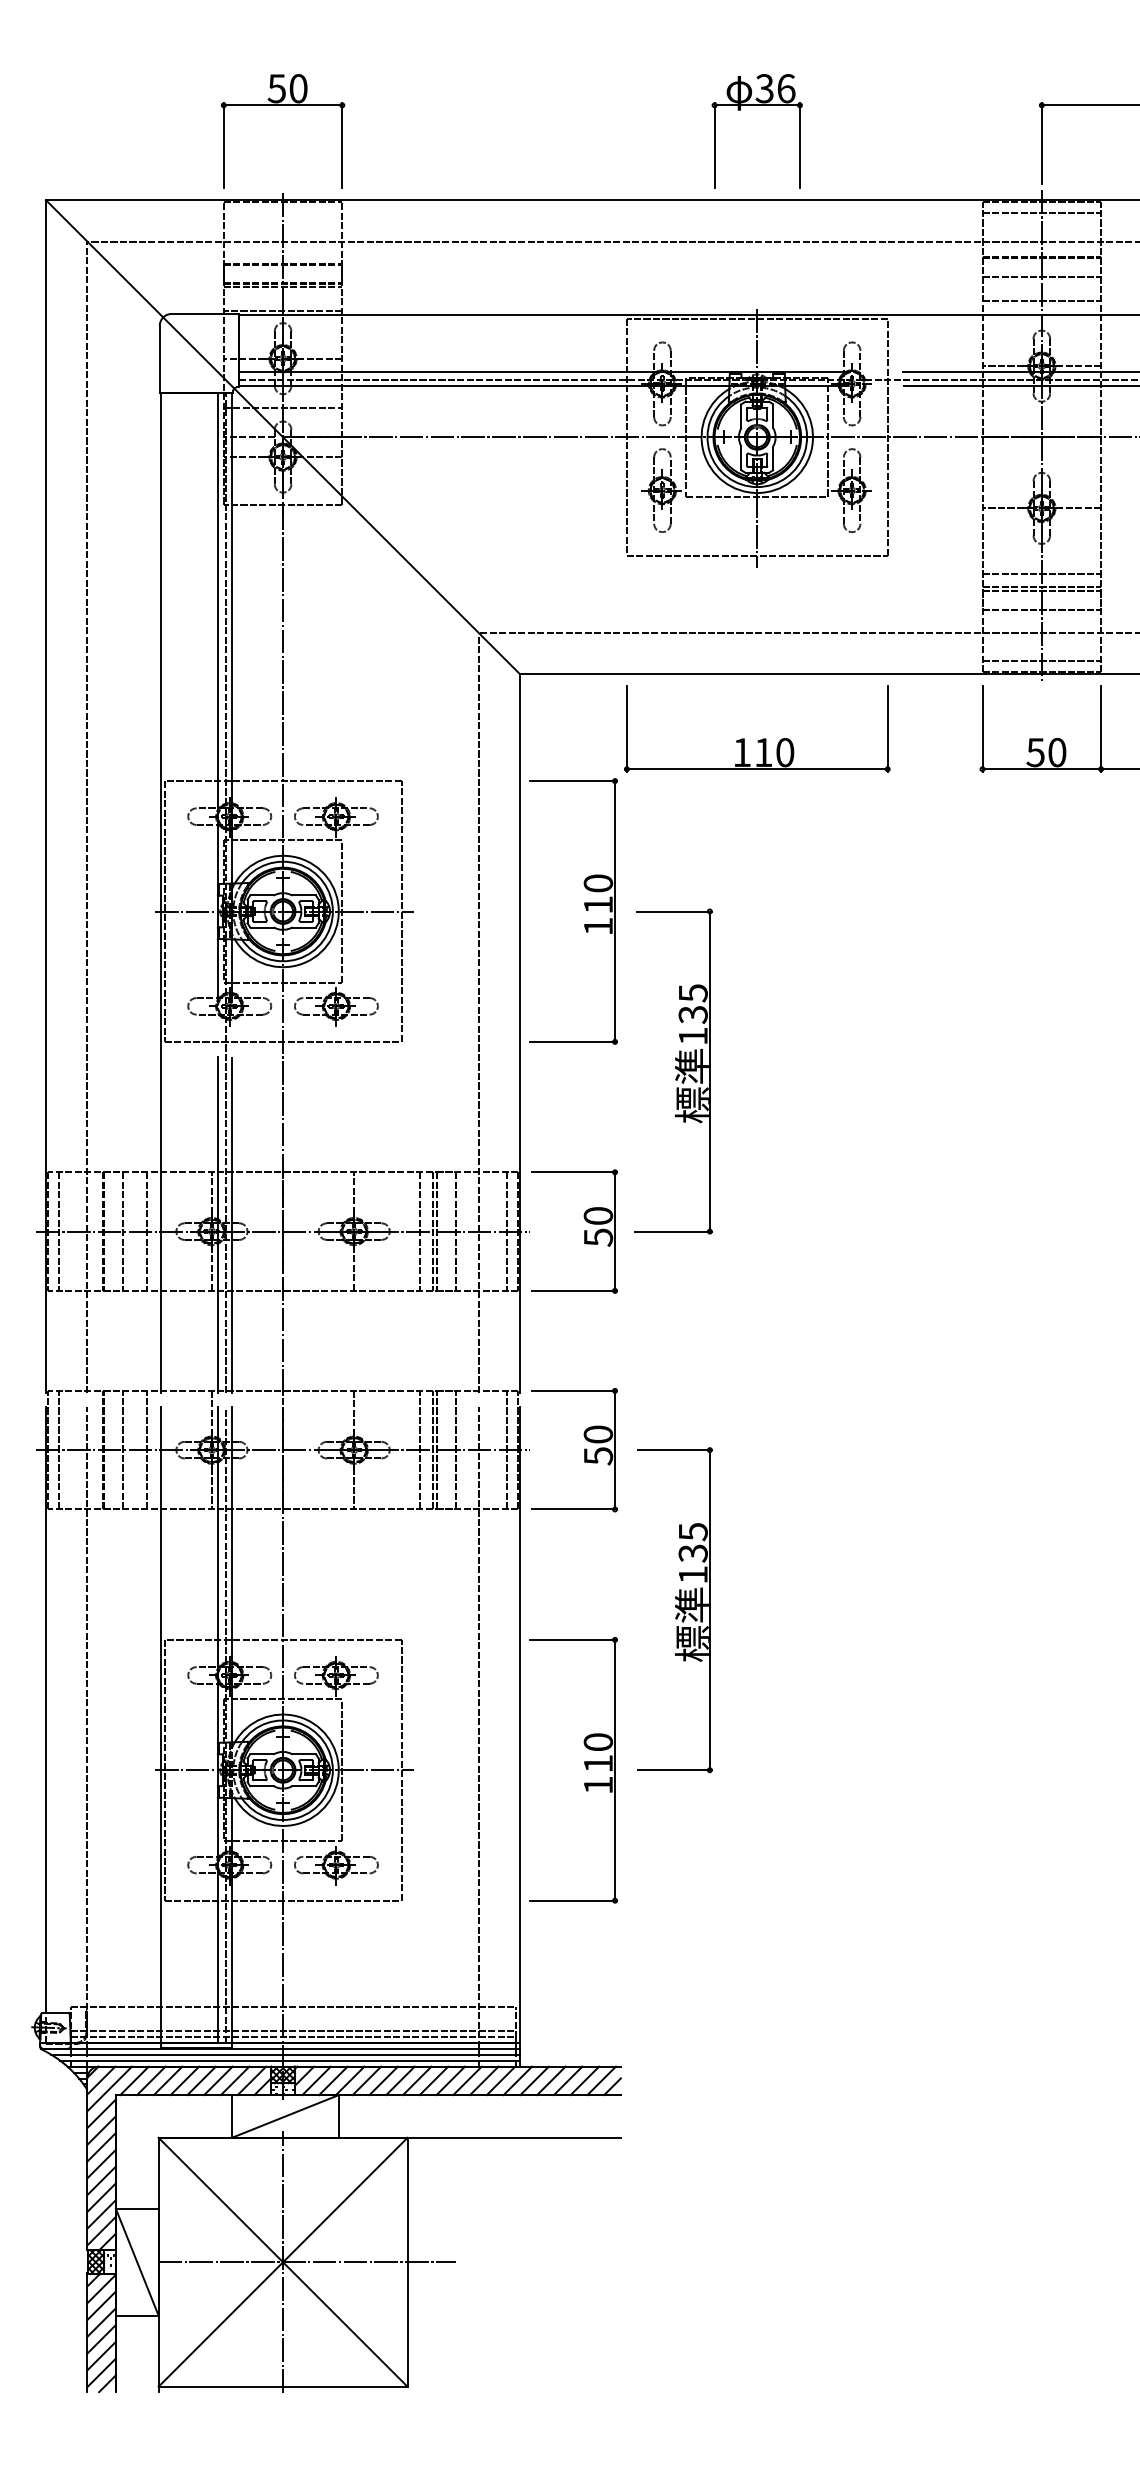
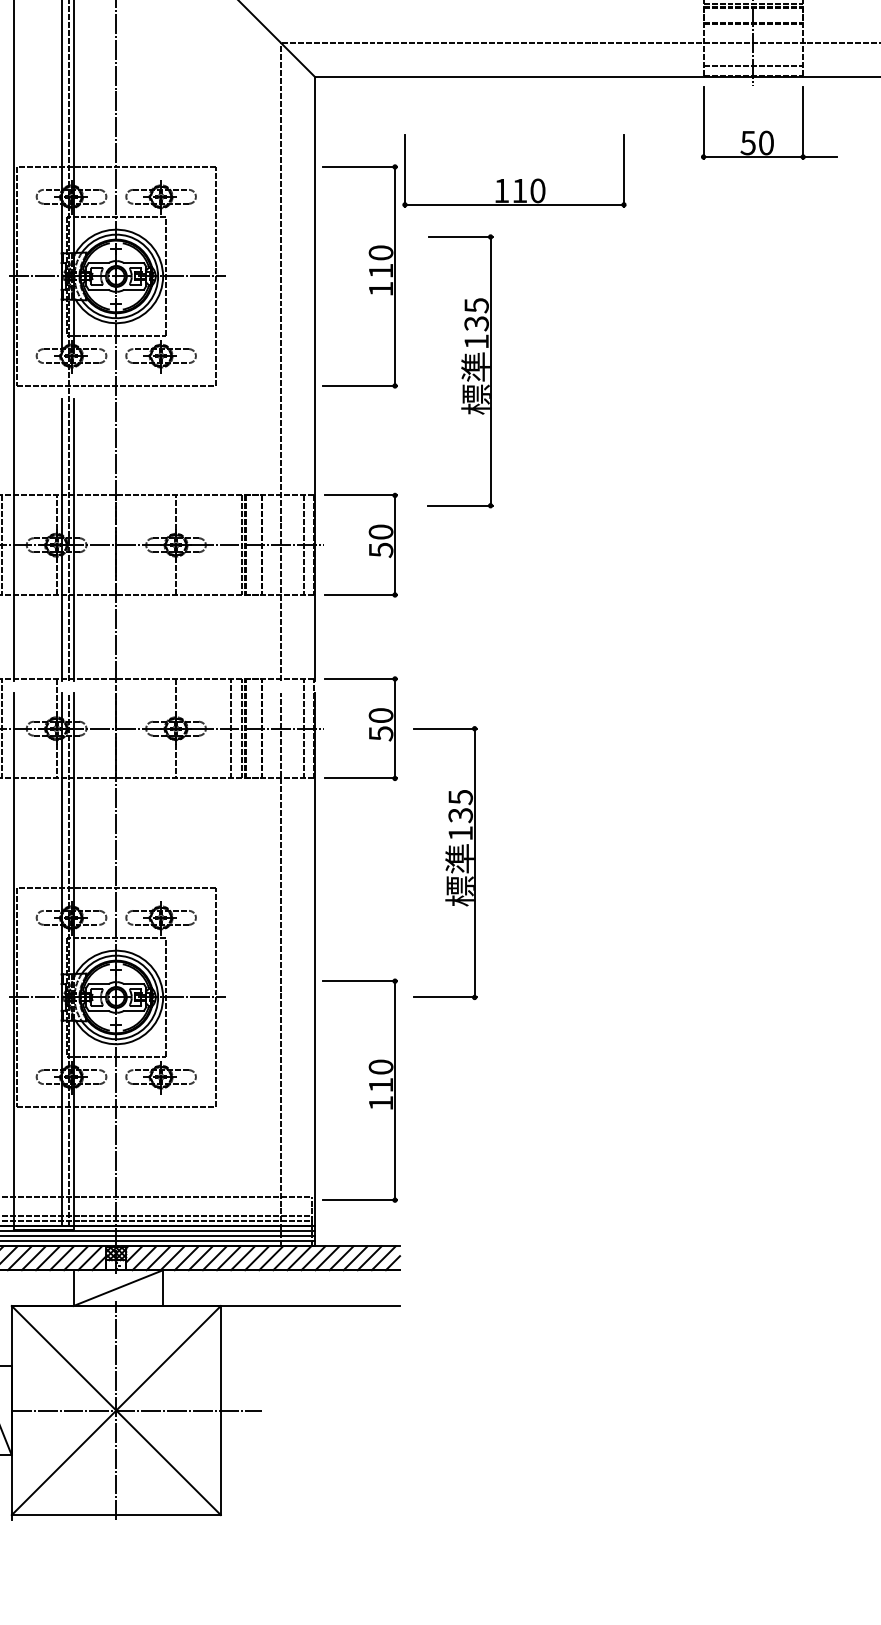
part: (760, 739) -> (517, 179), moved
part: (673, 1071) -> (460, 371), moved
line: (419, 1231) -> (230, 545), removed
part: (585, 1767) -> (370, 1088), moved

